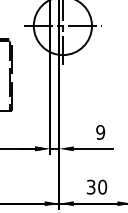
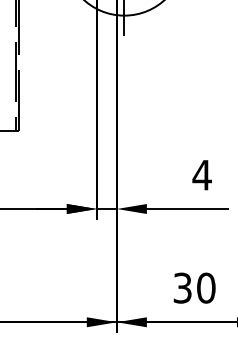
text: (100, 132) -> (201, 175), 9 -> 4

